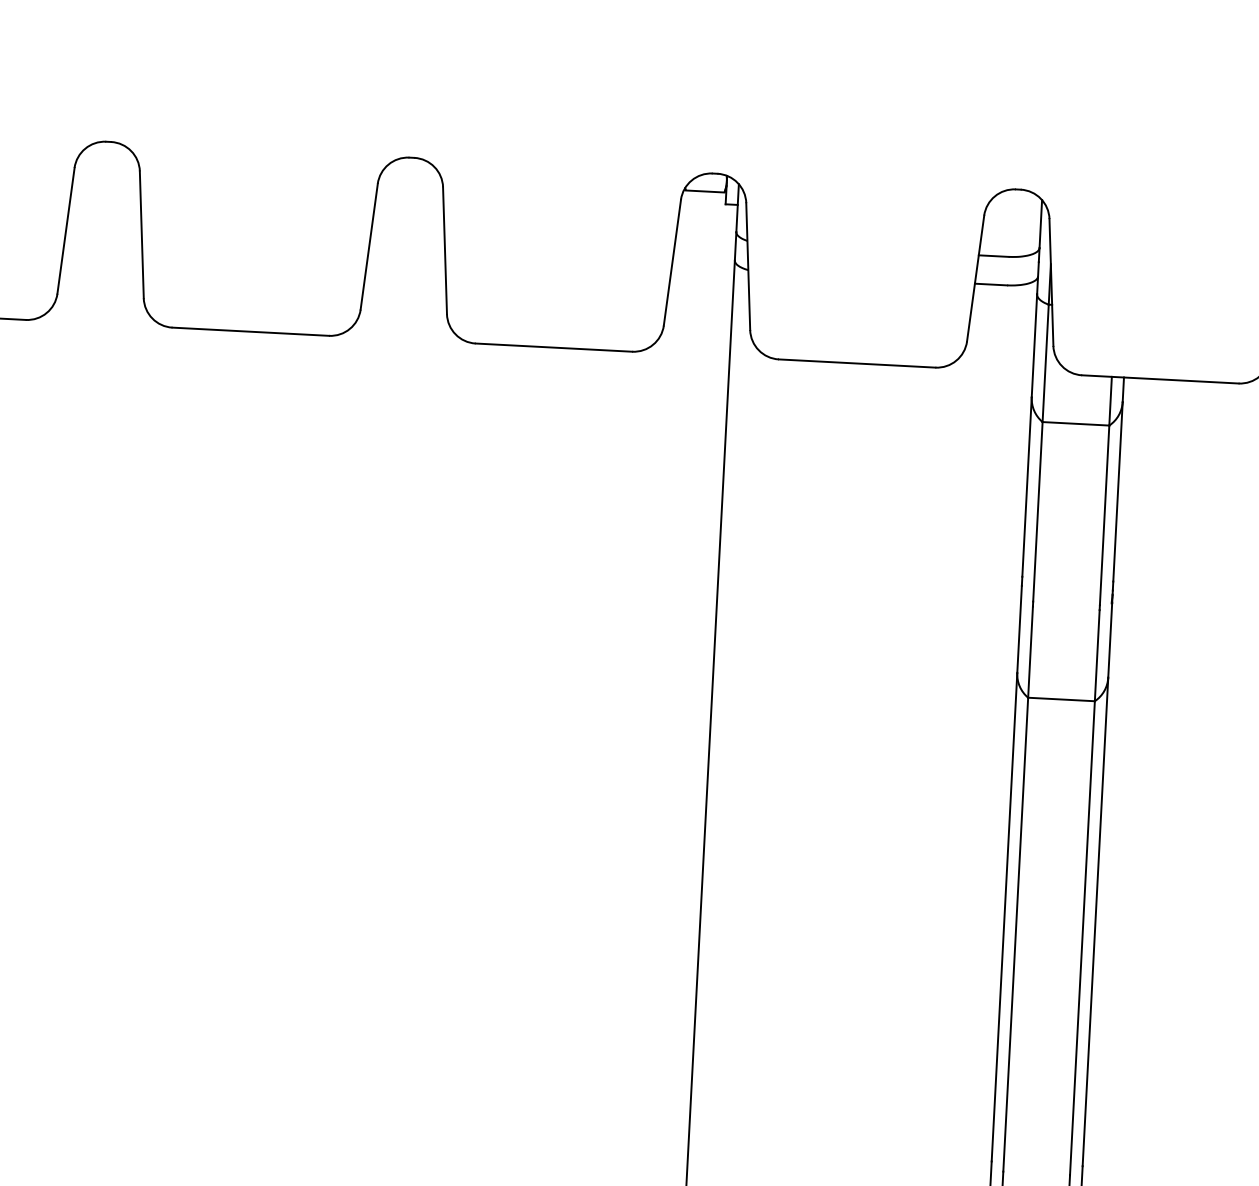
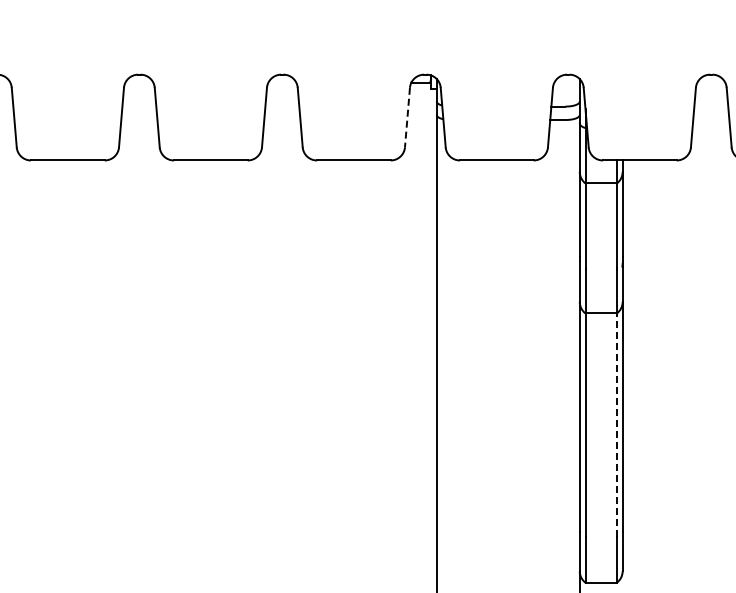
line: (672, 262) -> (407, 117), solid -> dashed
line: (1081, 938) -> (616, 425), solid -> dashed

